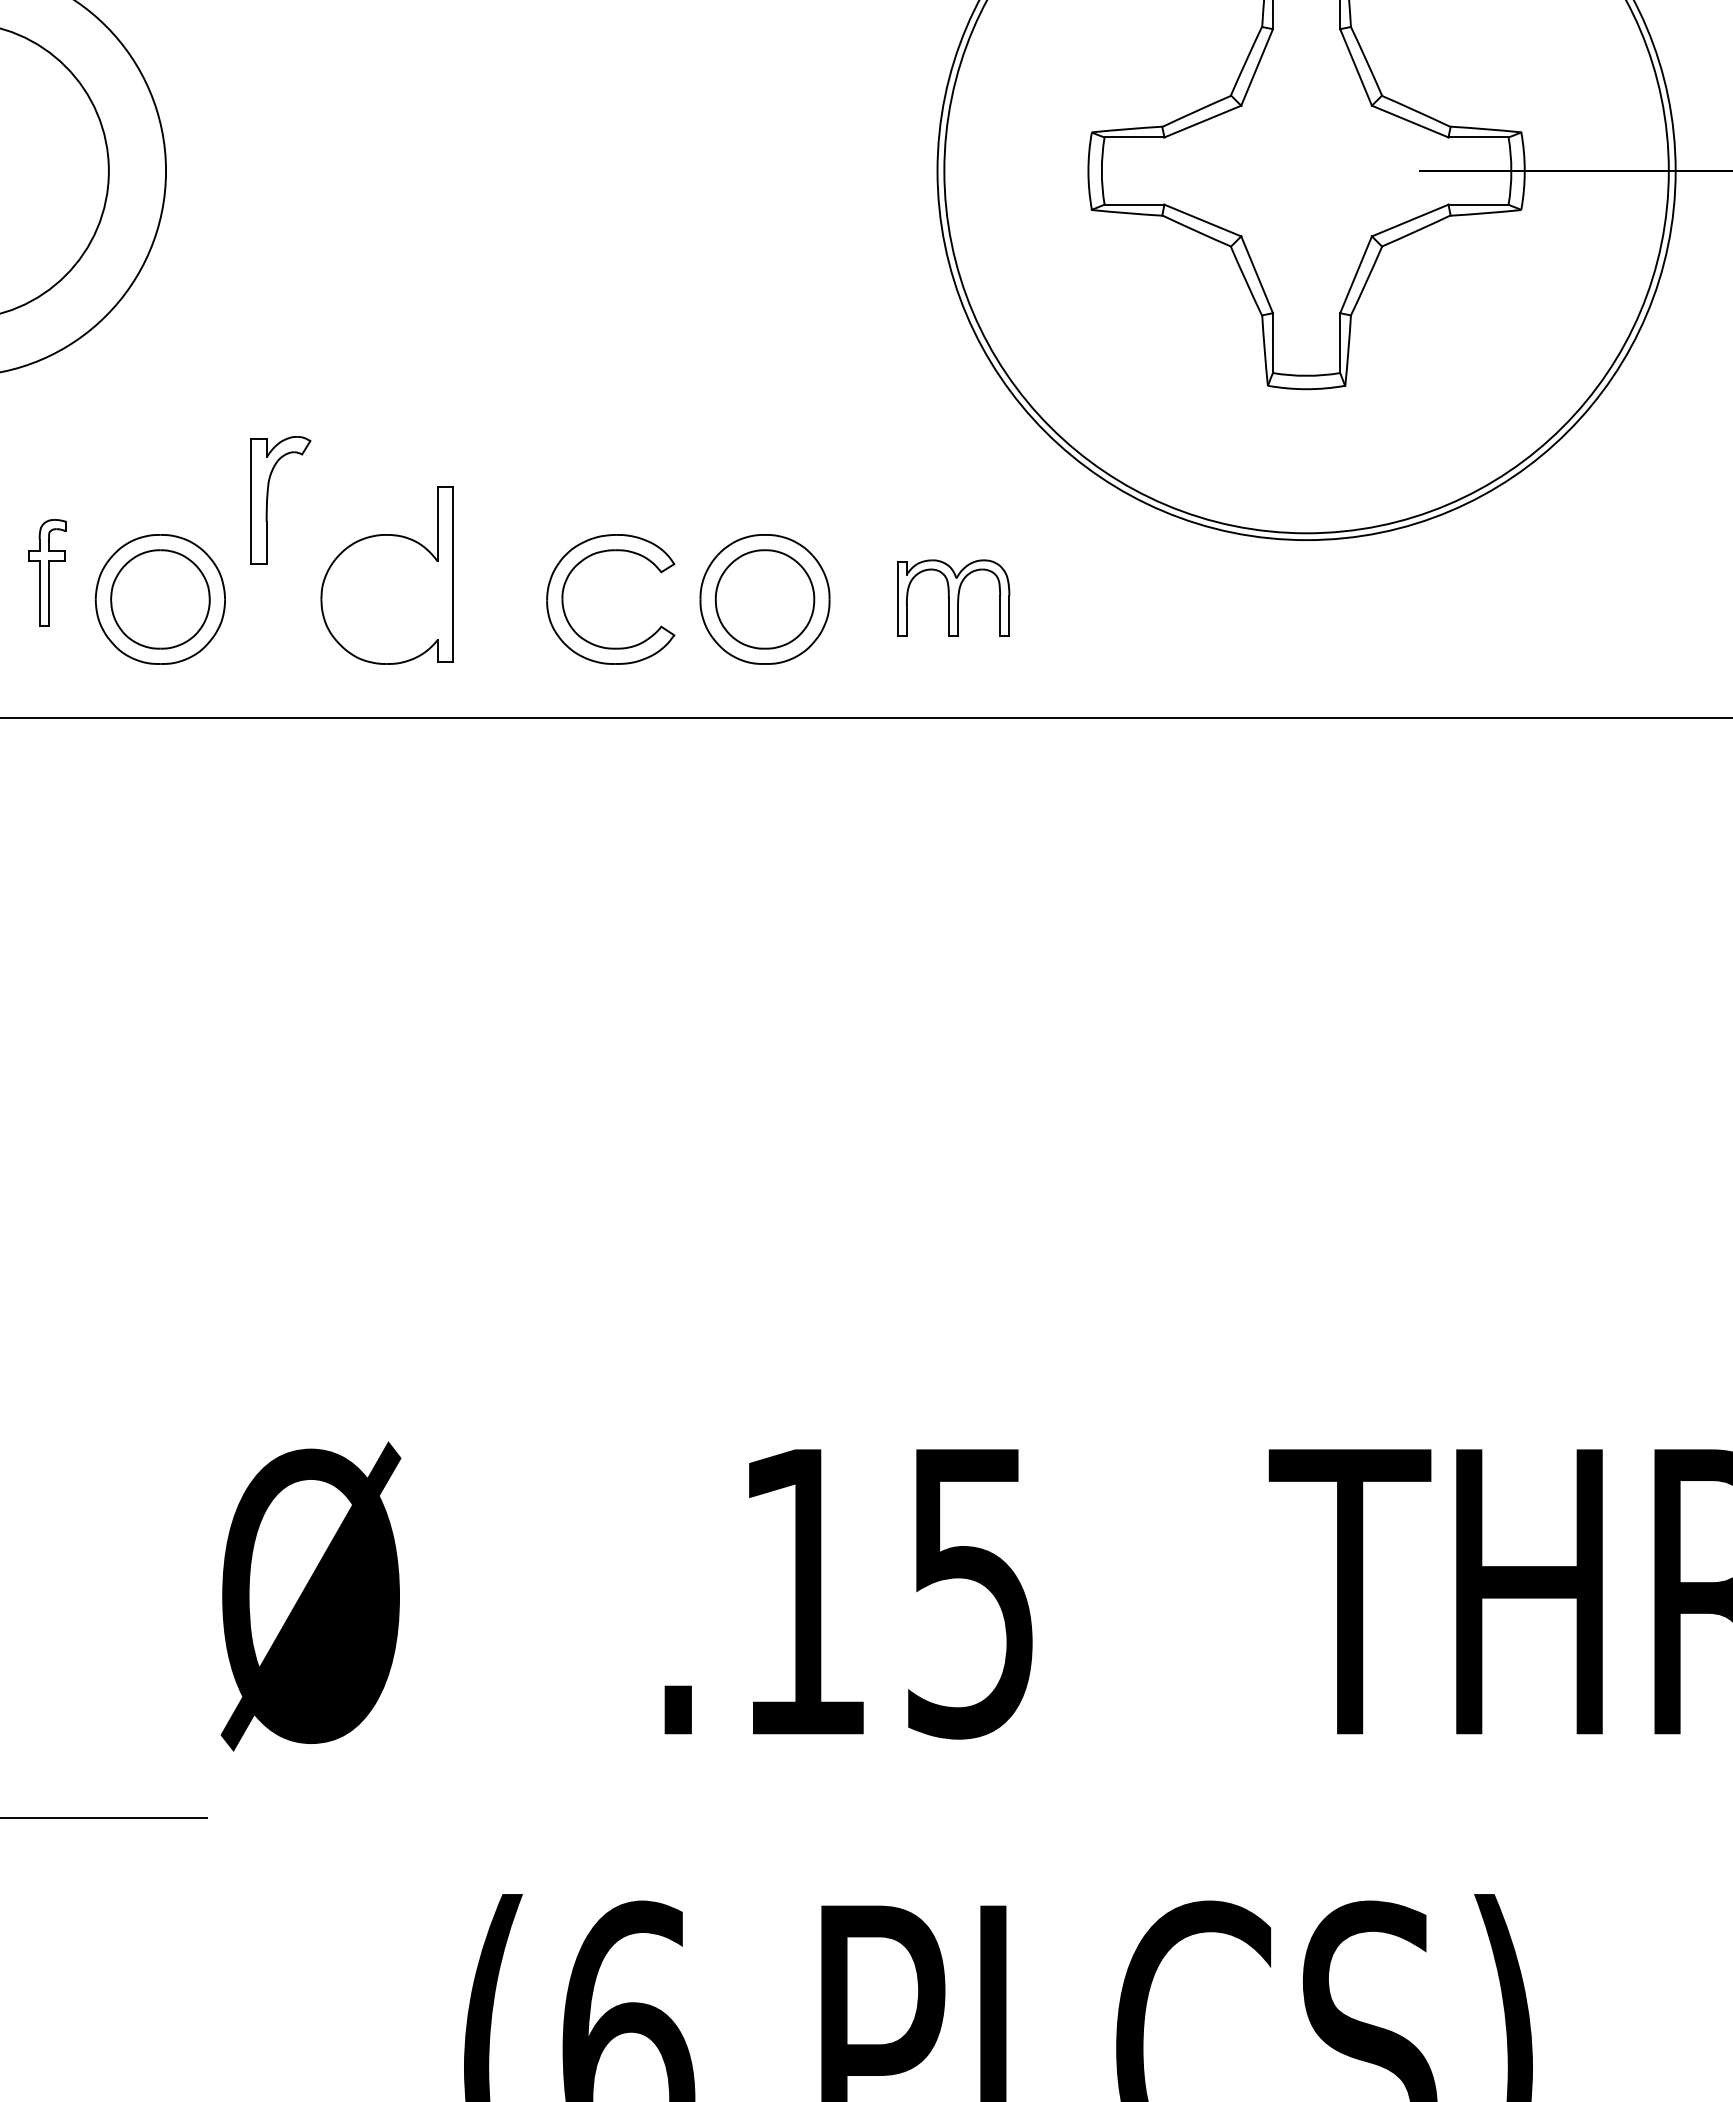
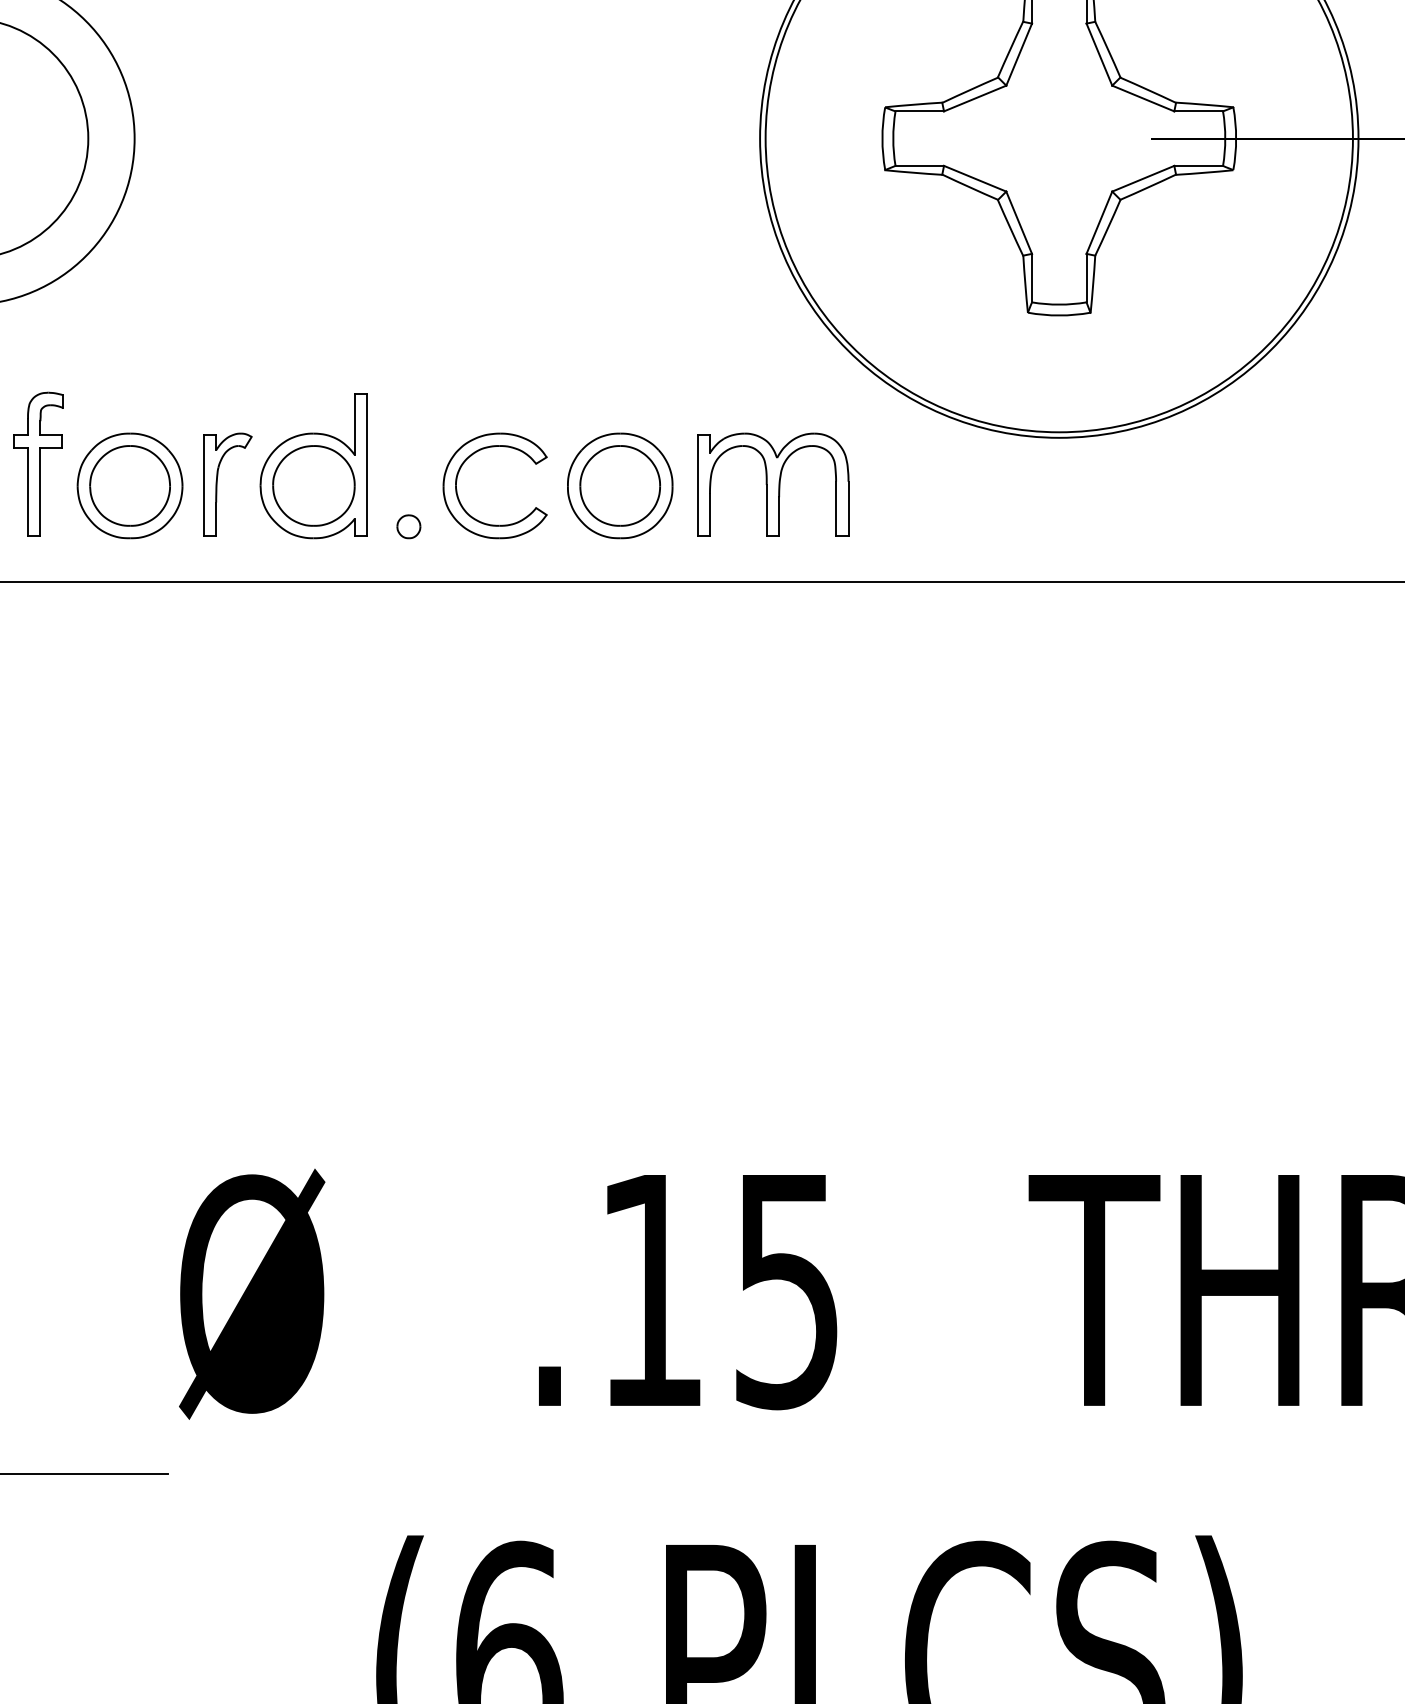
part: (268, 498) -> (217, 483), moved
part: (47, 572) -> (38, 464), size x1.67
part: (953, 598) -> (773, 485), size x1.67
part: (387, 599) -> (314, 485), added
part: (504, 649) -> (409, 526), added

